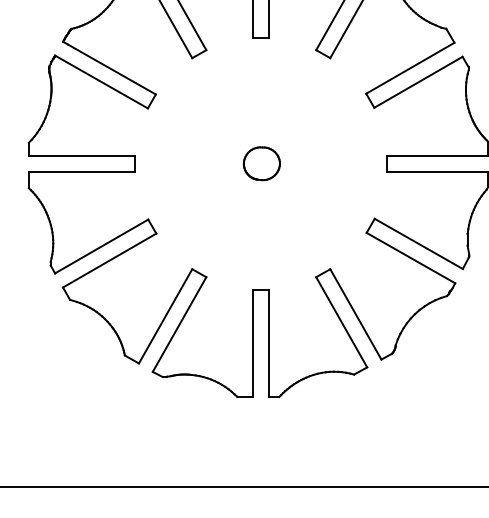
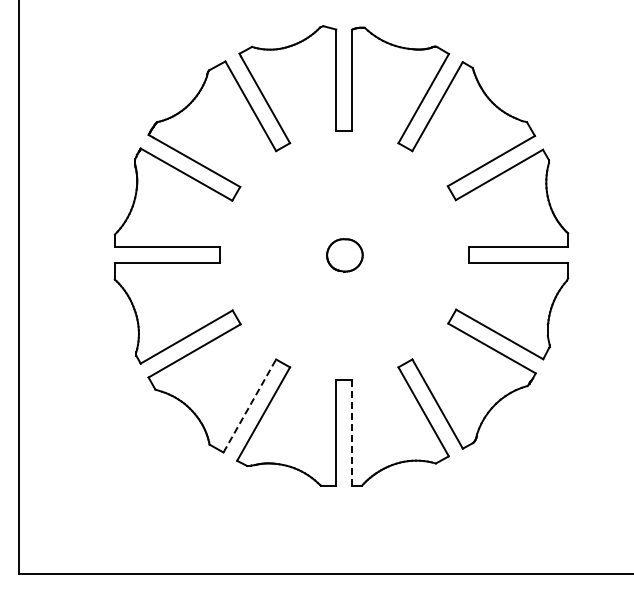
line: (166, 315) -> (250, 405), solid -> dashed
line: (269, 344) -> (352, 433), solid -> dashed

